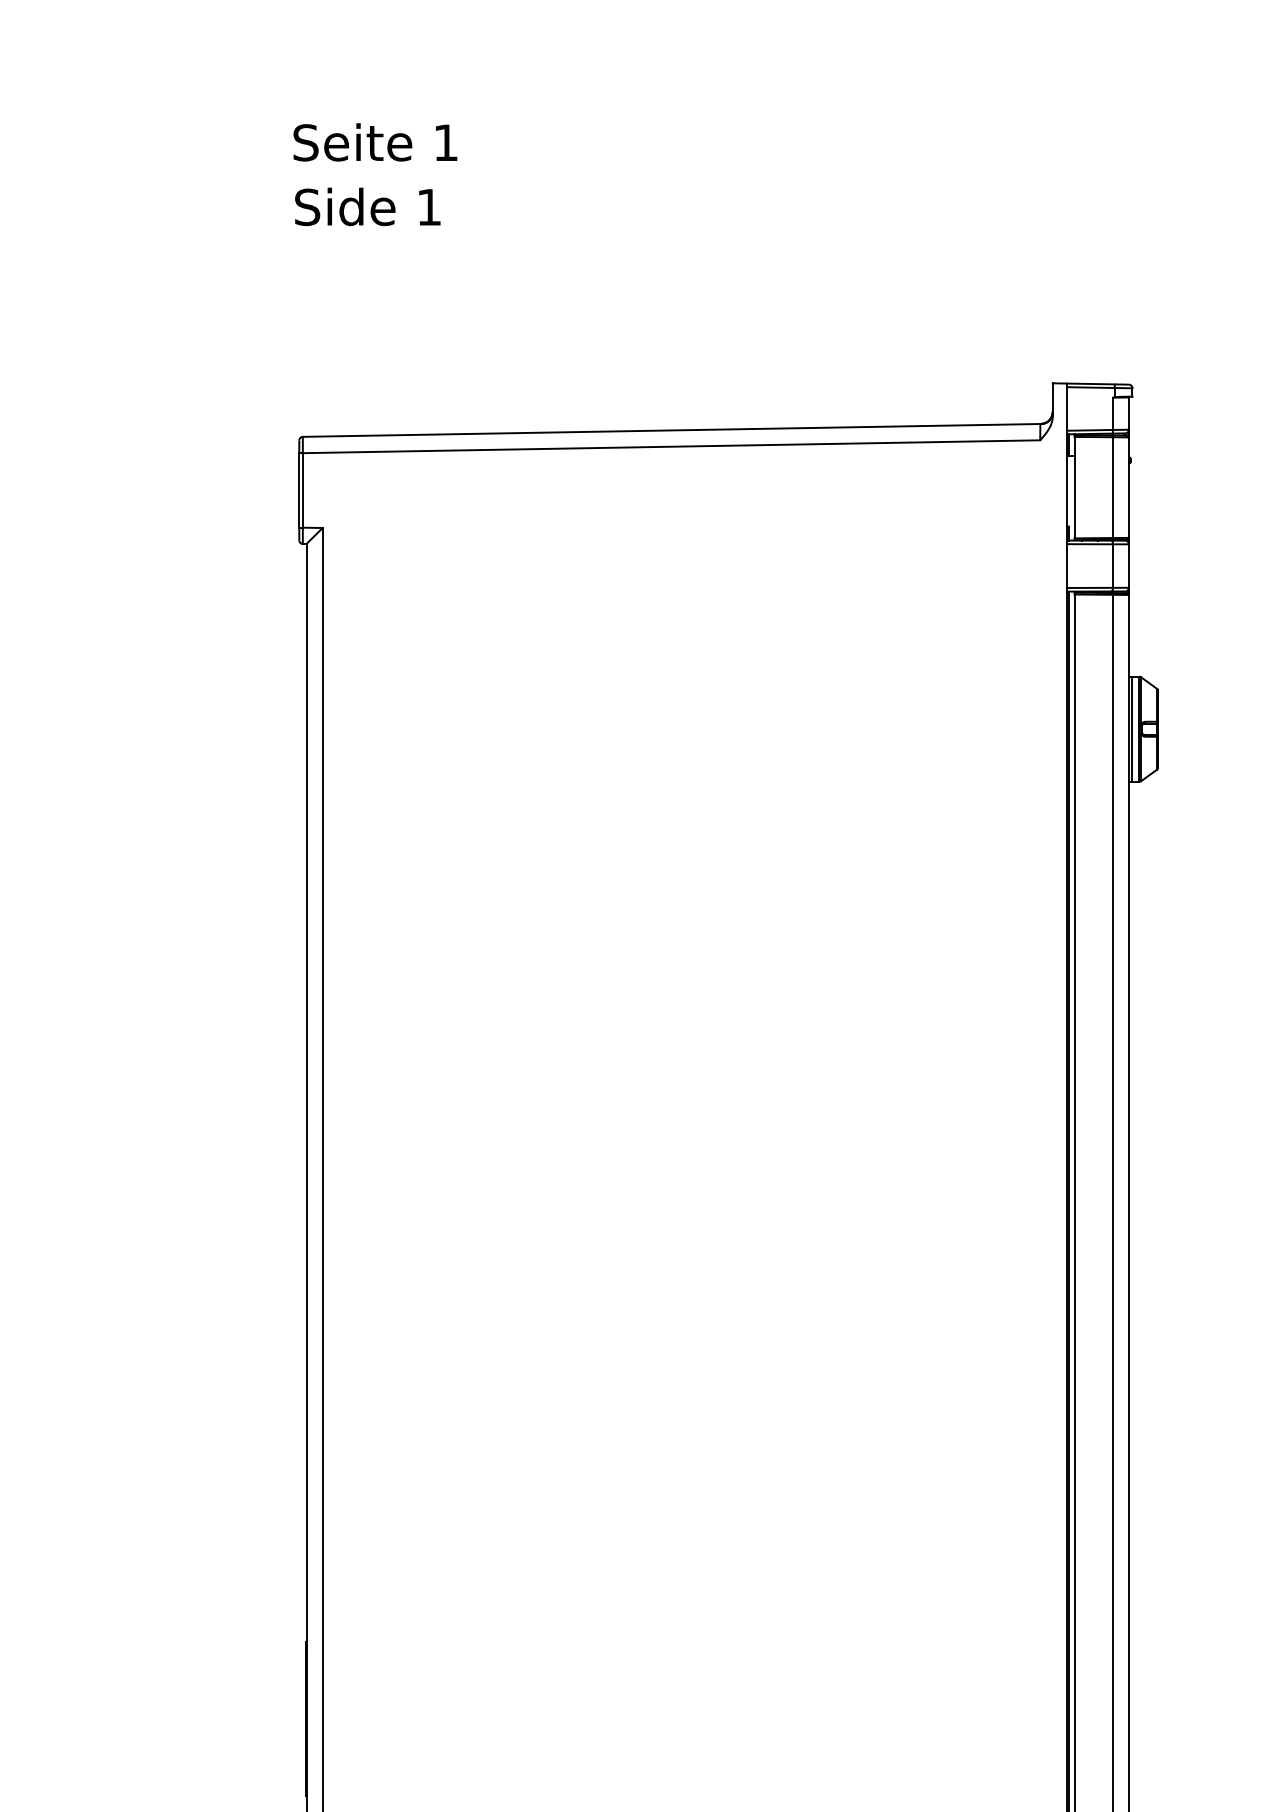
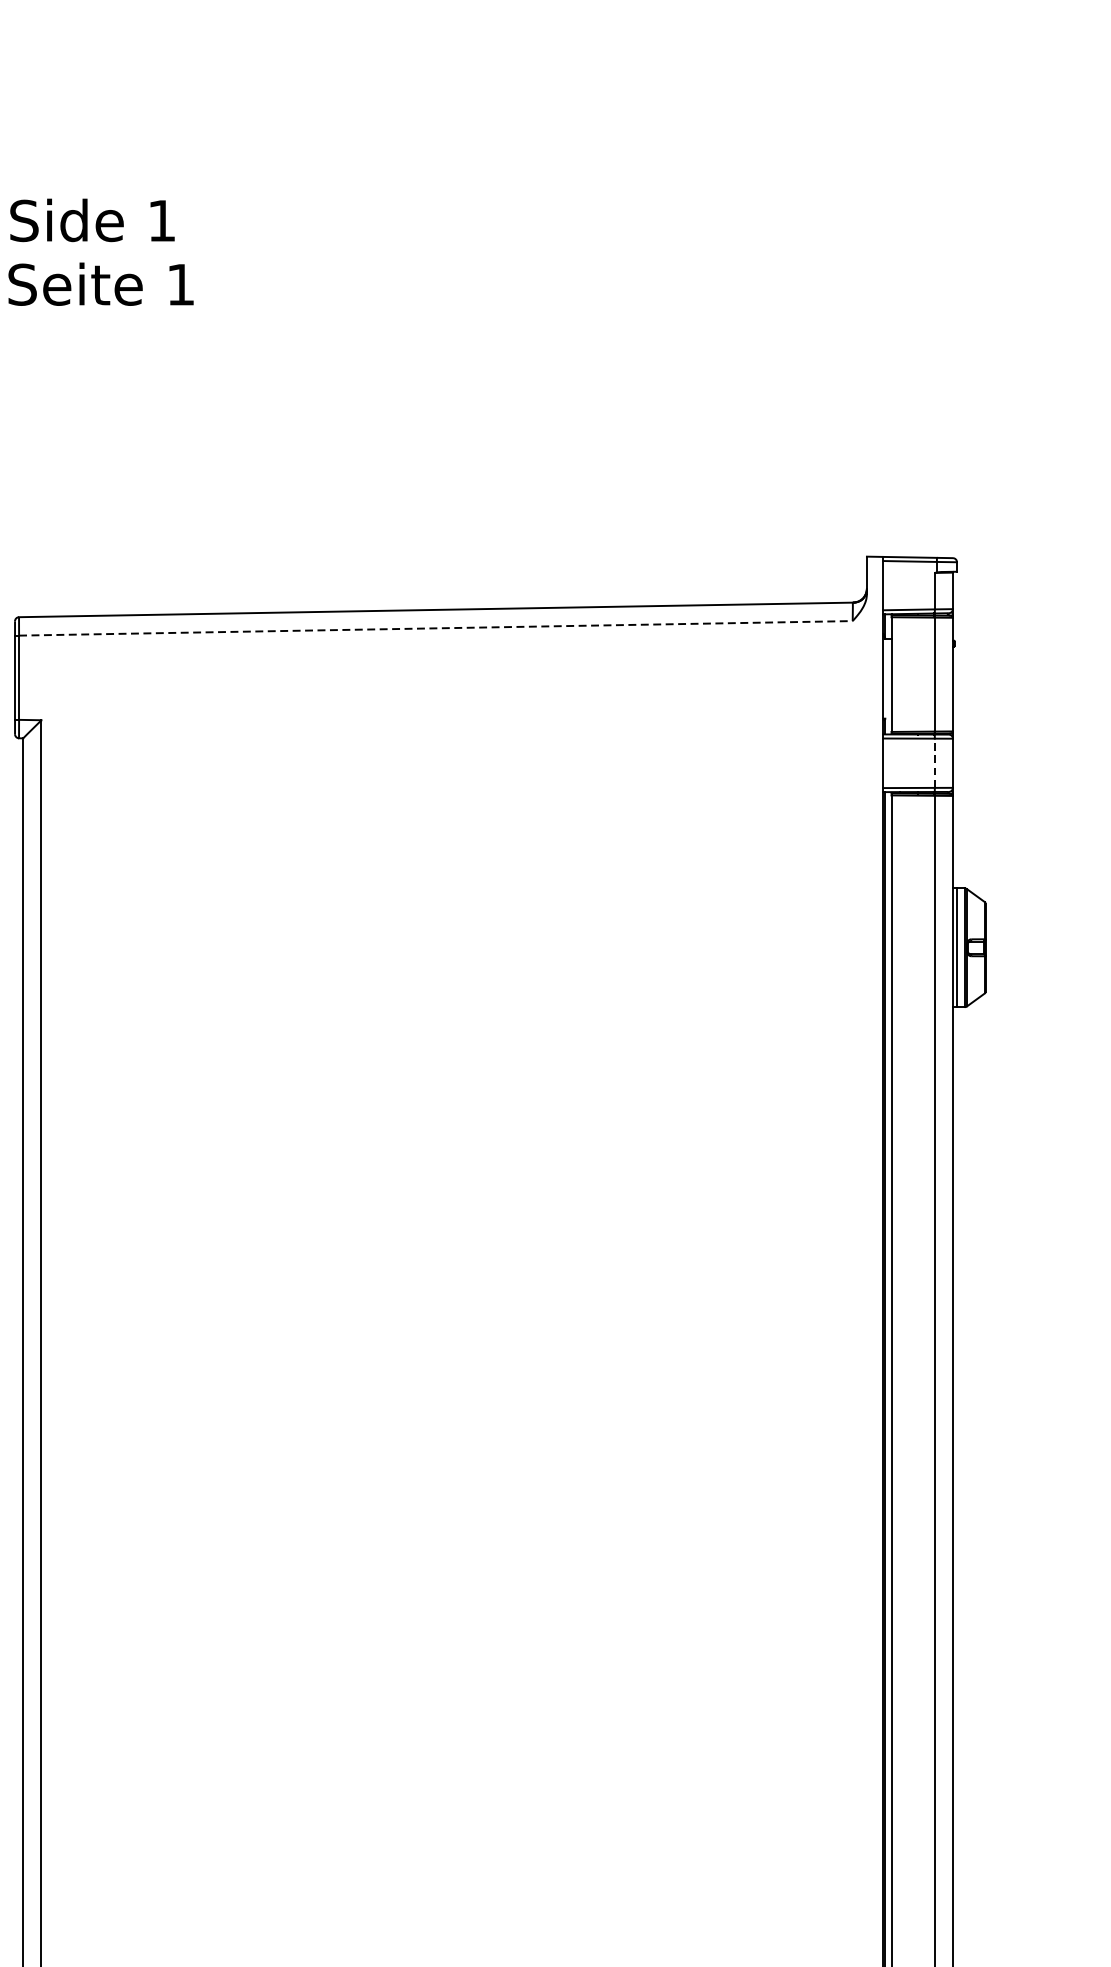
text: (367, 206) -> (92, 219), moved
line: (671, 446) -> (435, 628), solid -> dashed
line: (1112, 566) -> (934, 763), solid -> dashed

